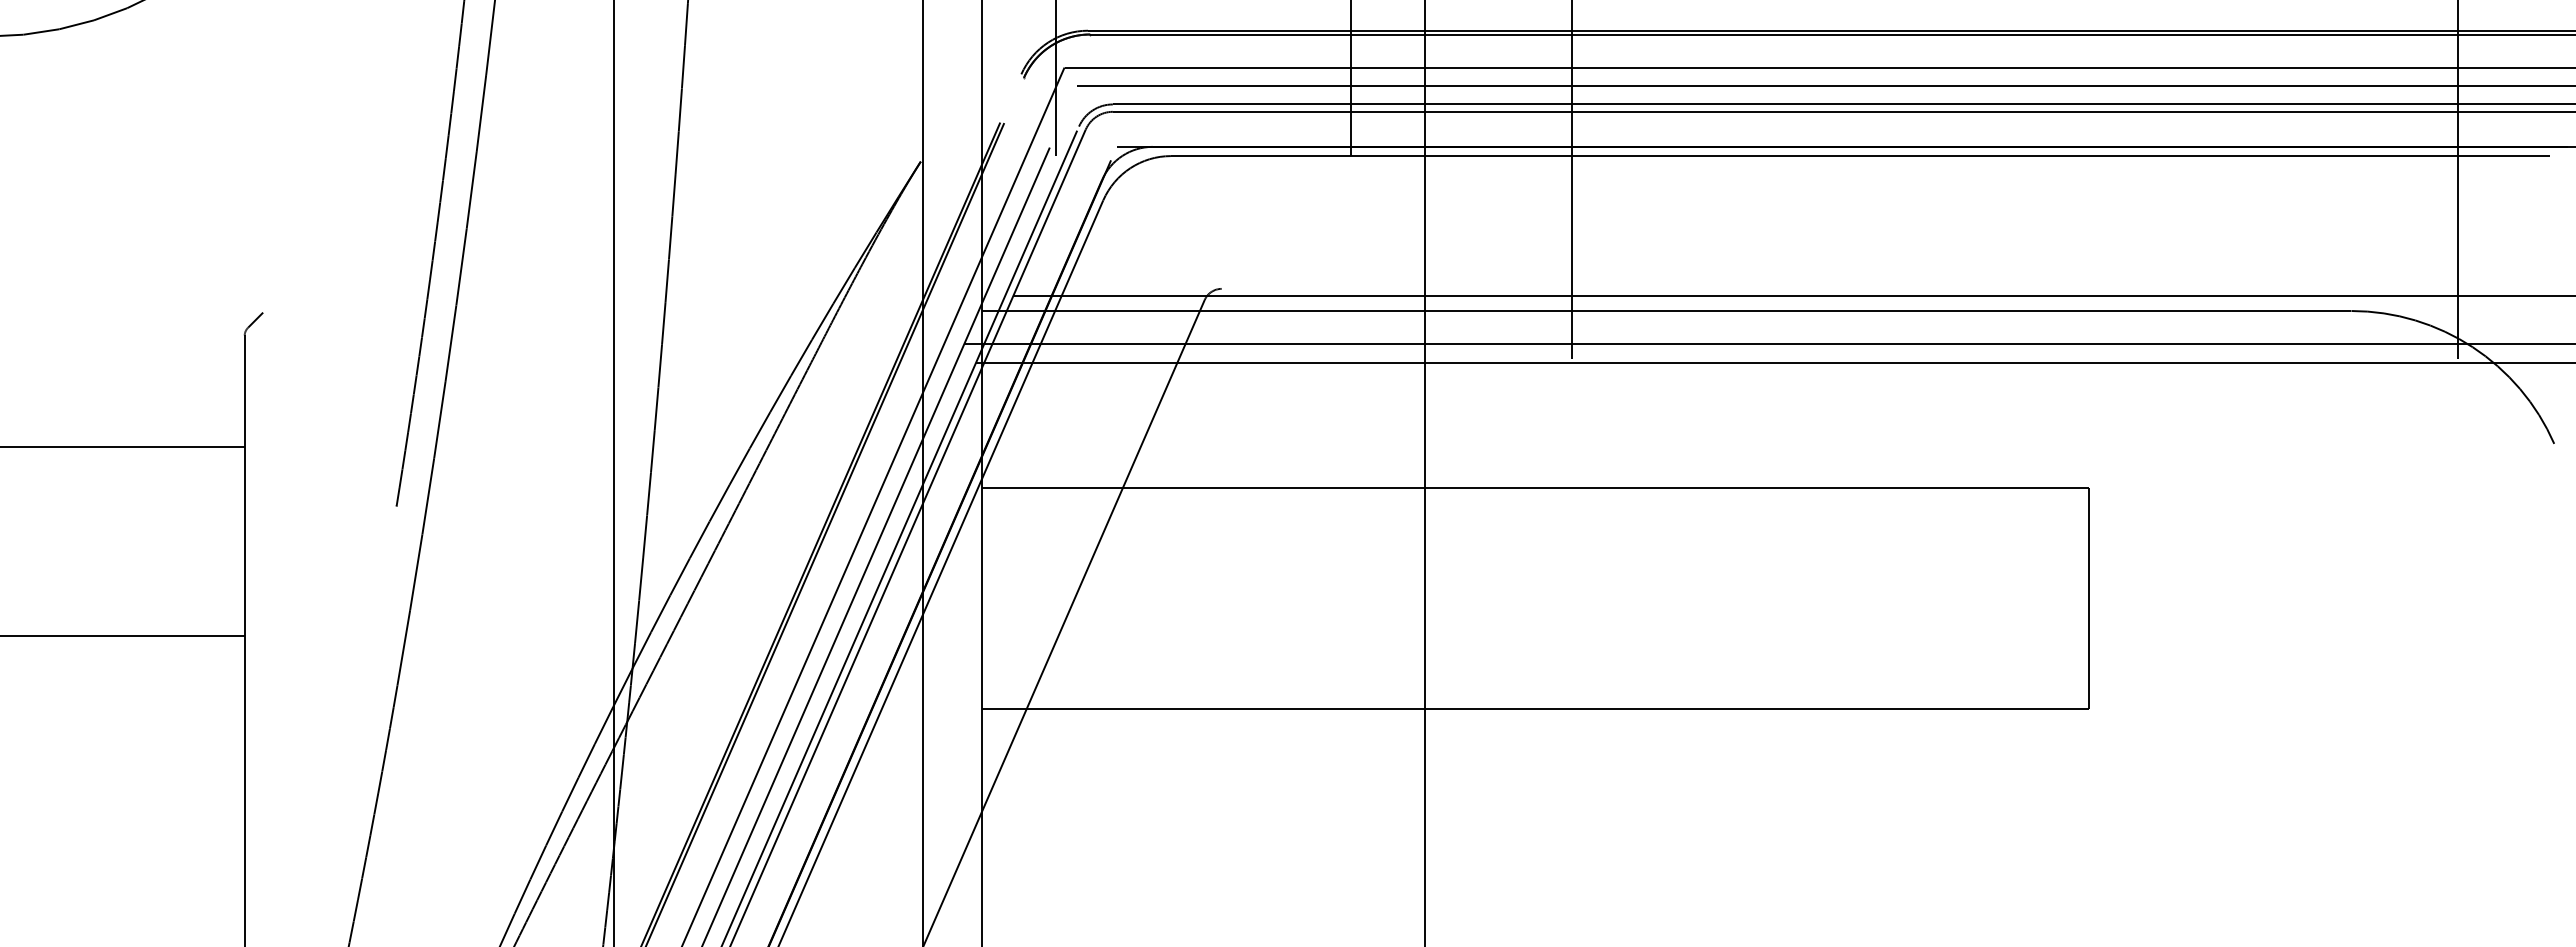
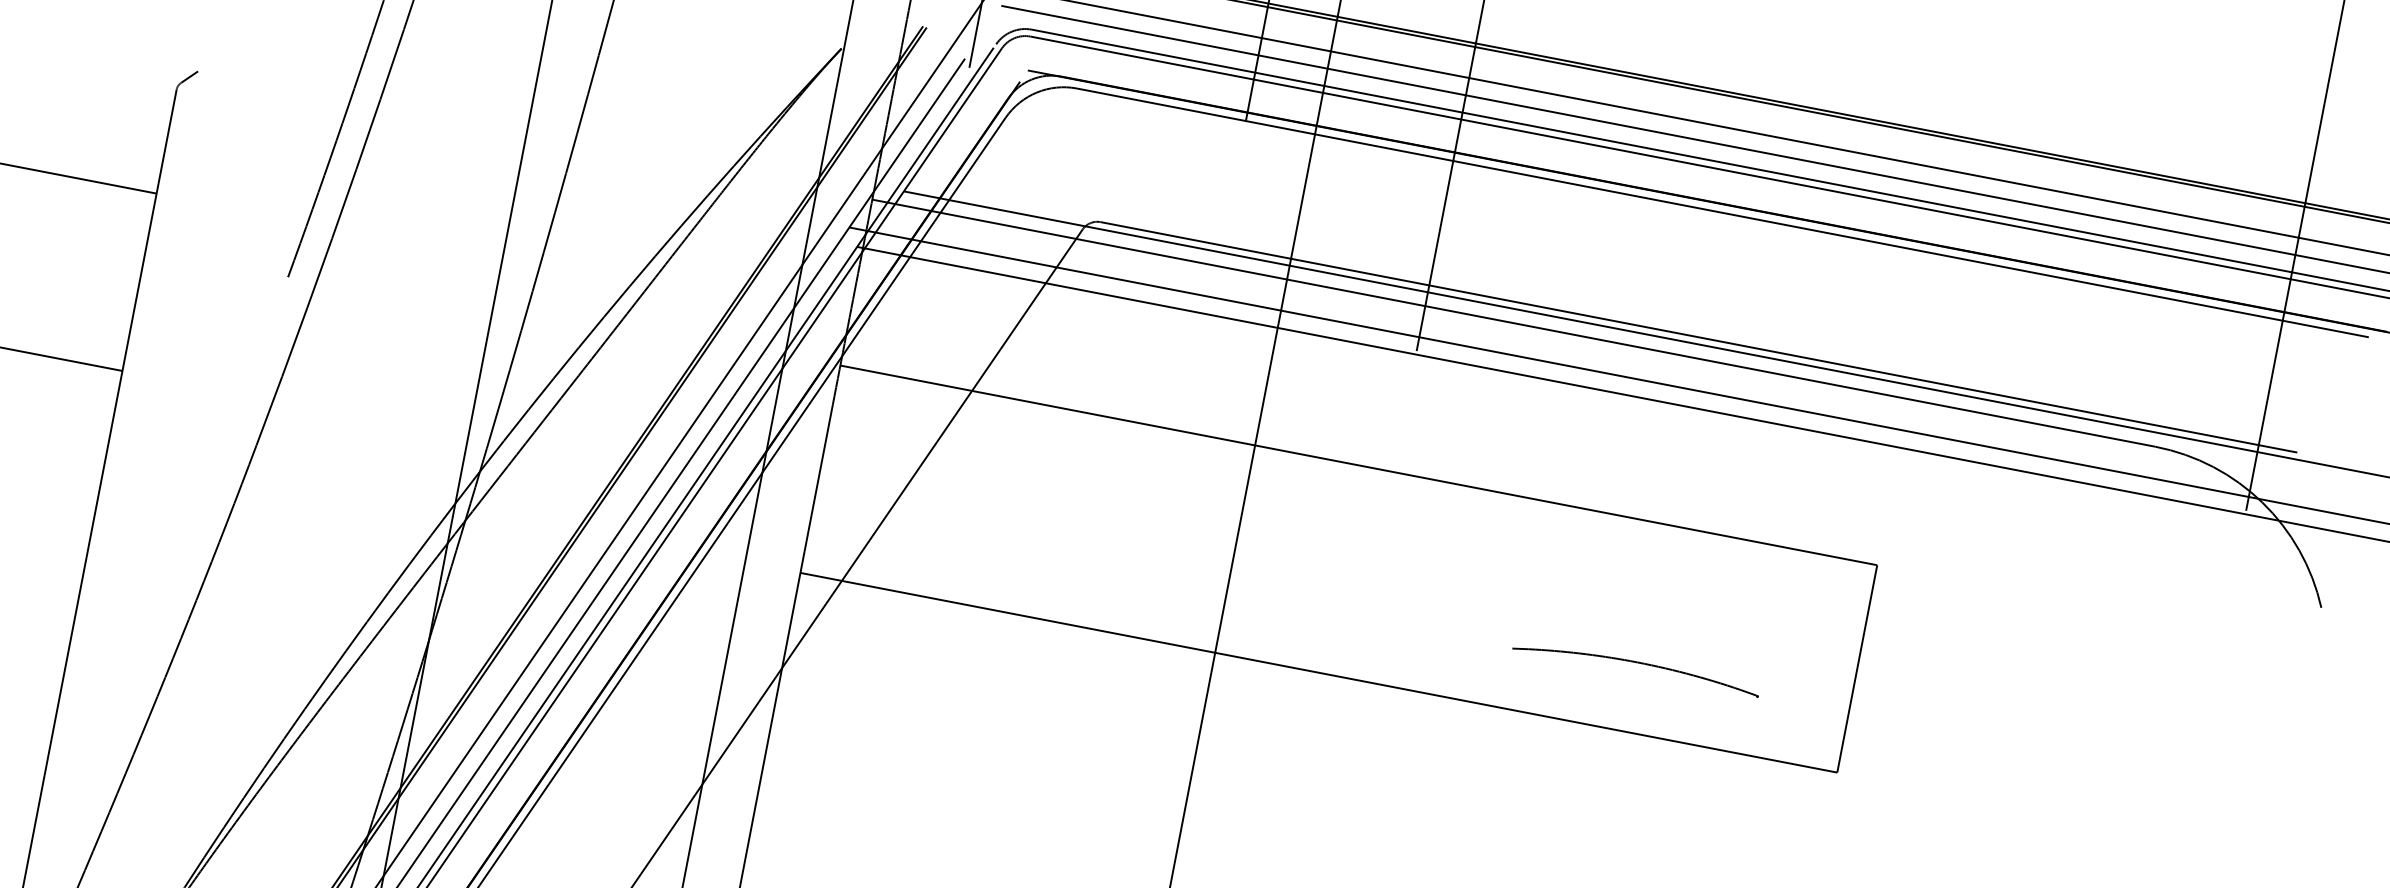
line: (1859, 288) -> (1698, 336), added
part: (1860, 640) -> (1635, 666), added

